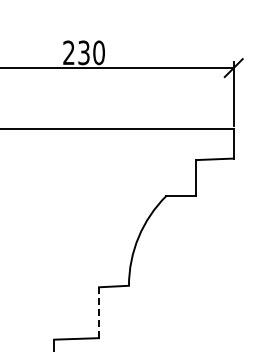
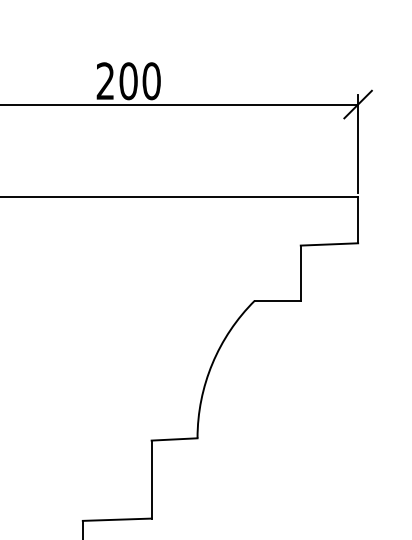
text: (83, 52) -> (127, 80), 230 -> 200
line: (99, 312) -> (152, 479), dashed -> solid

